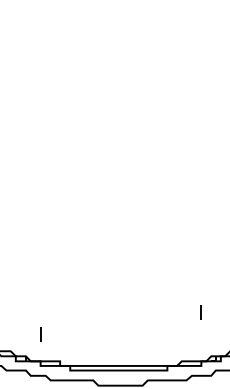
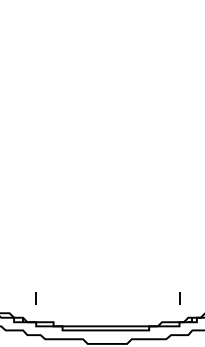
line: (200, 312) -> (178, 298), moved

